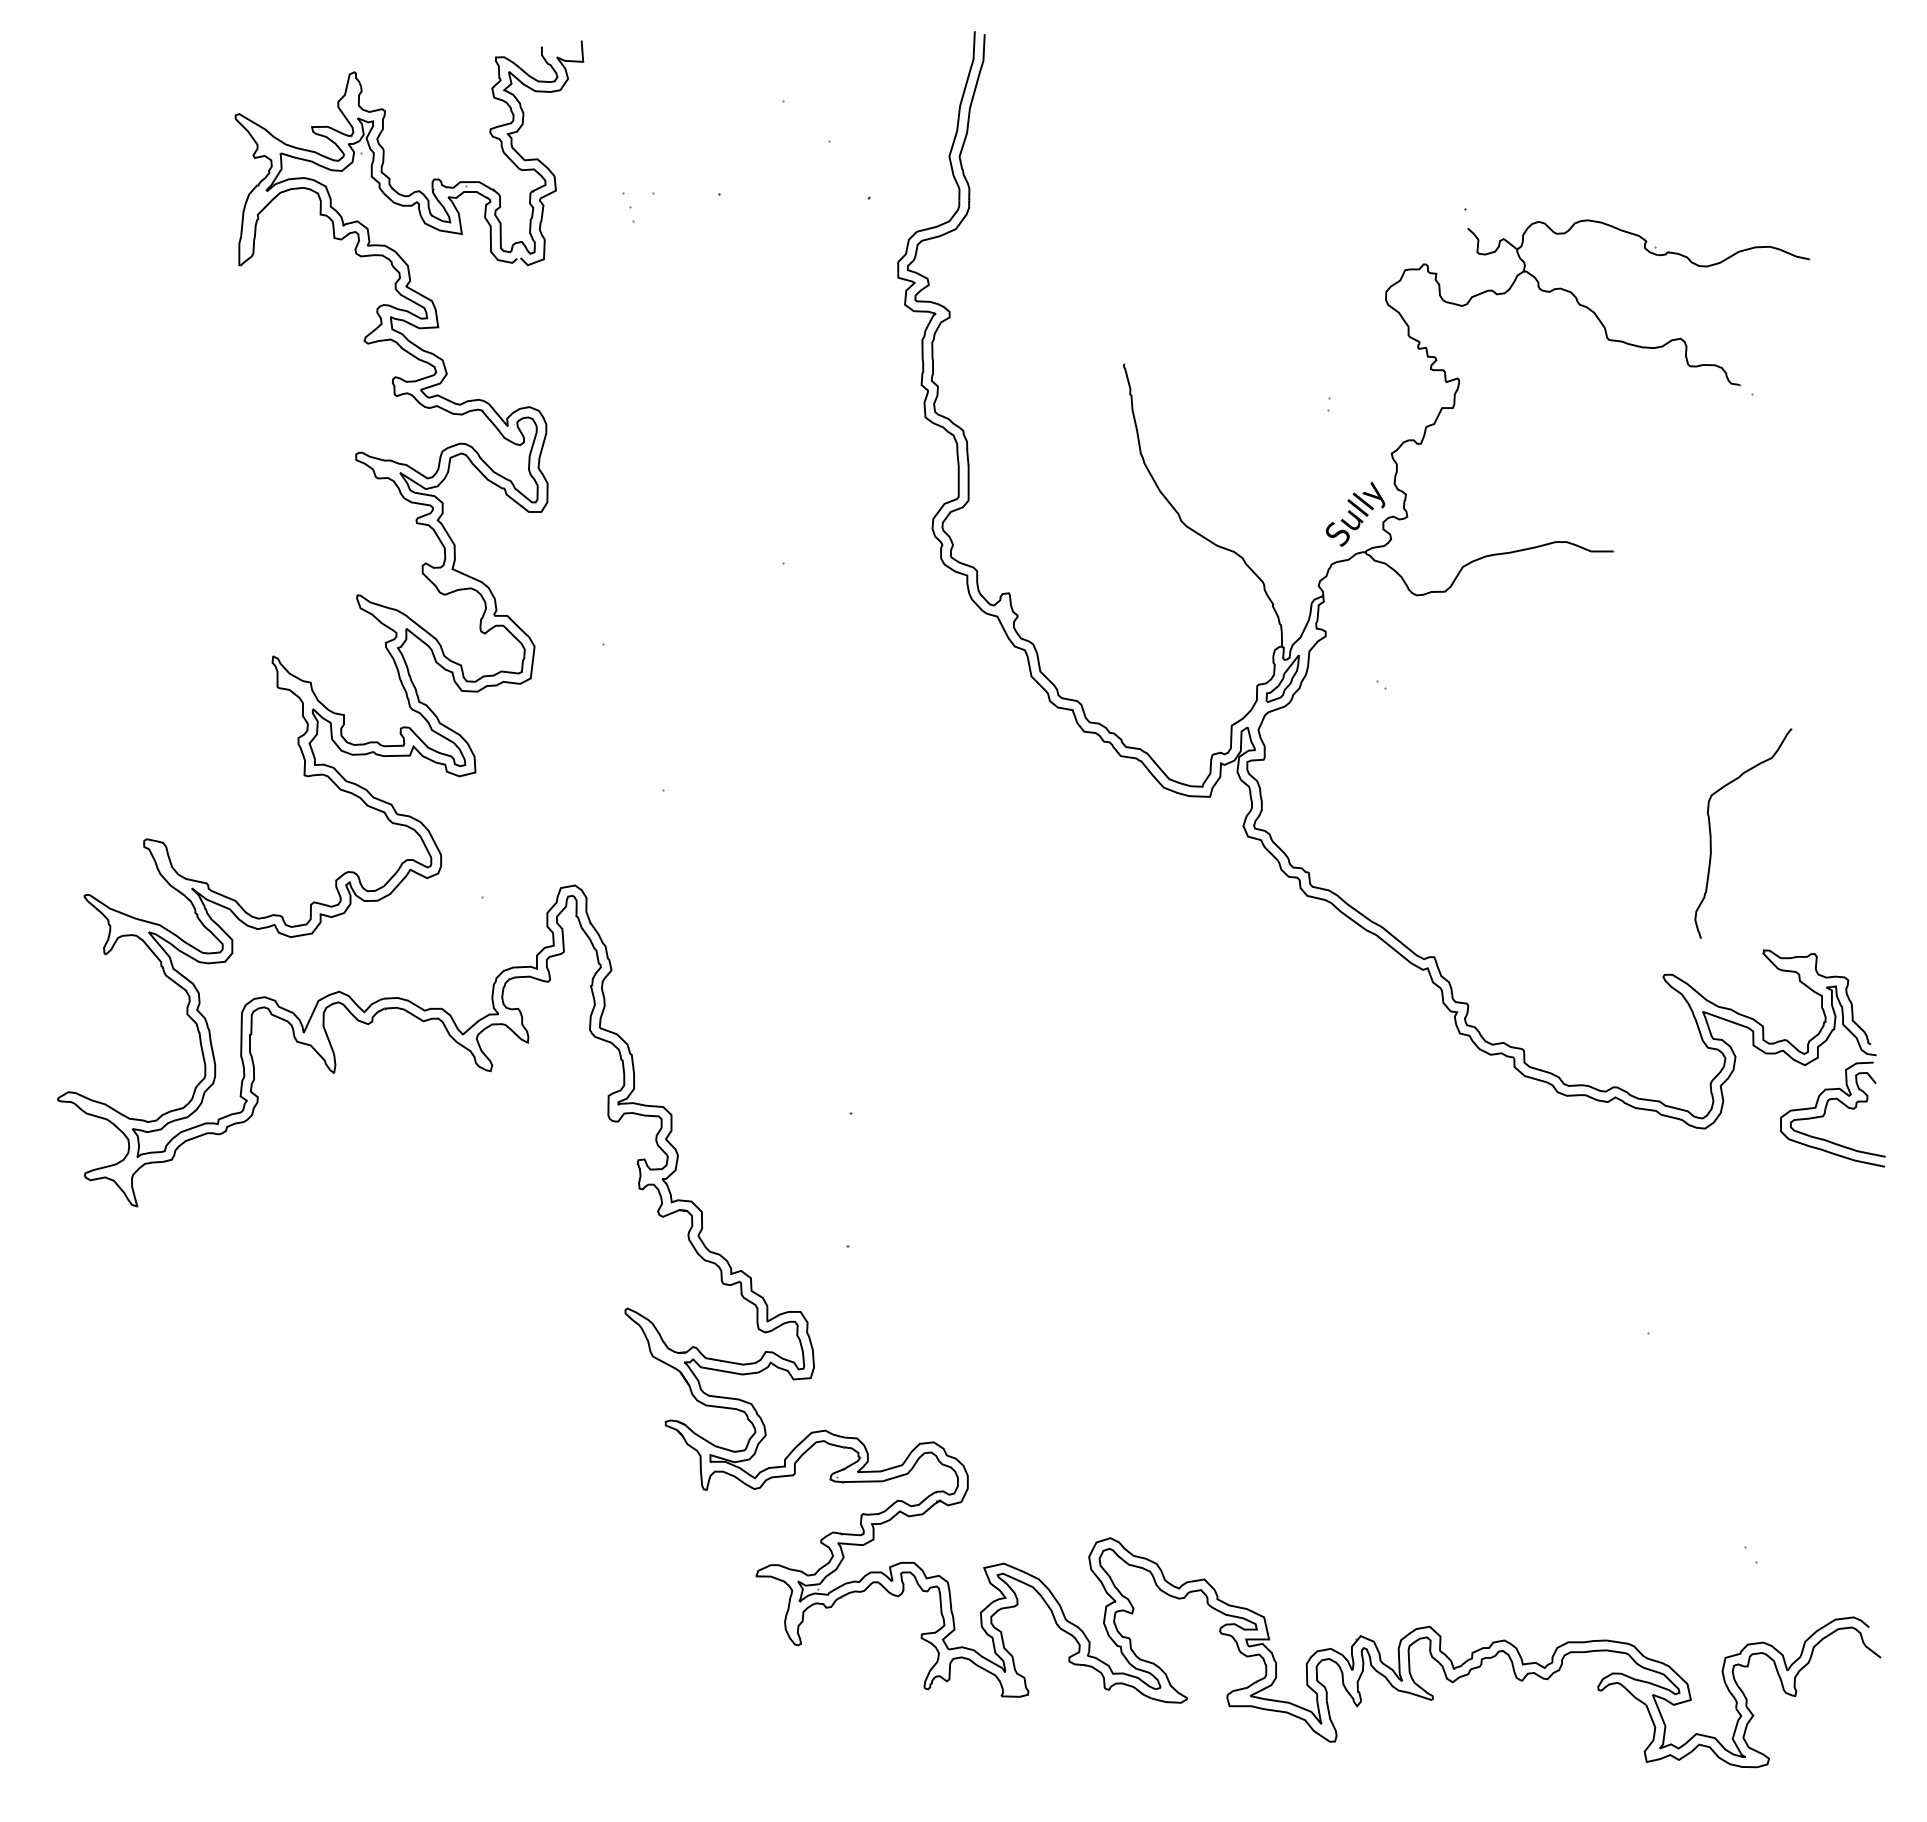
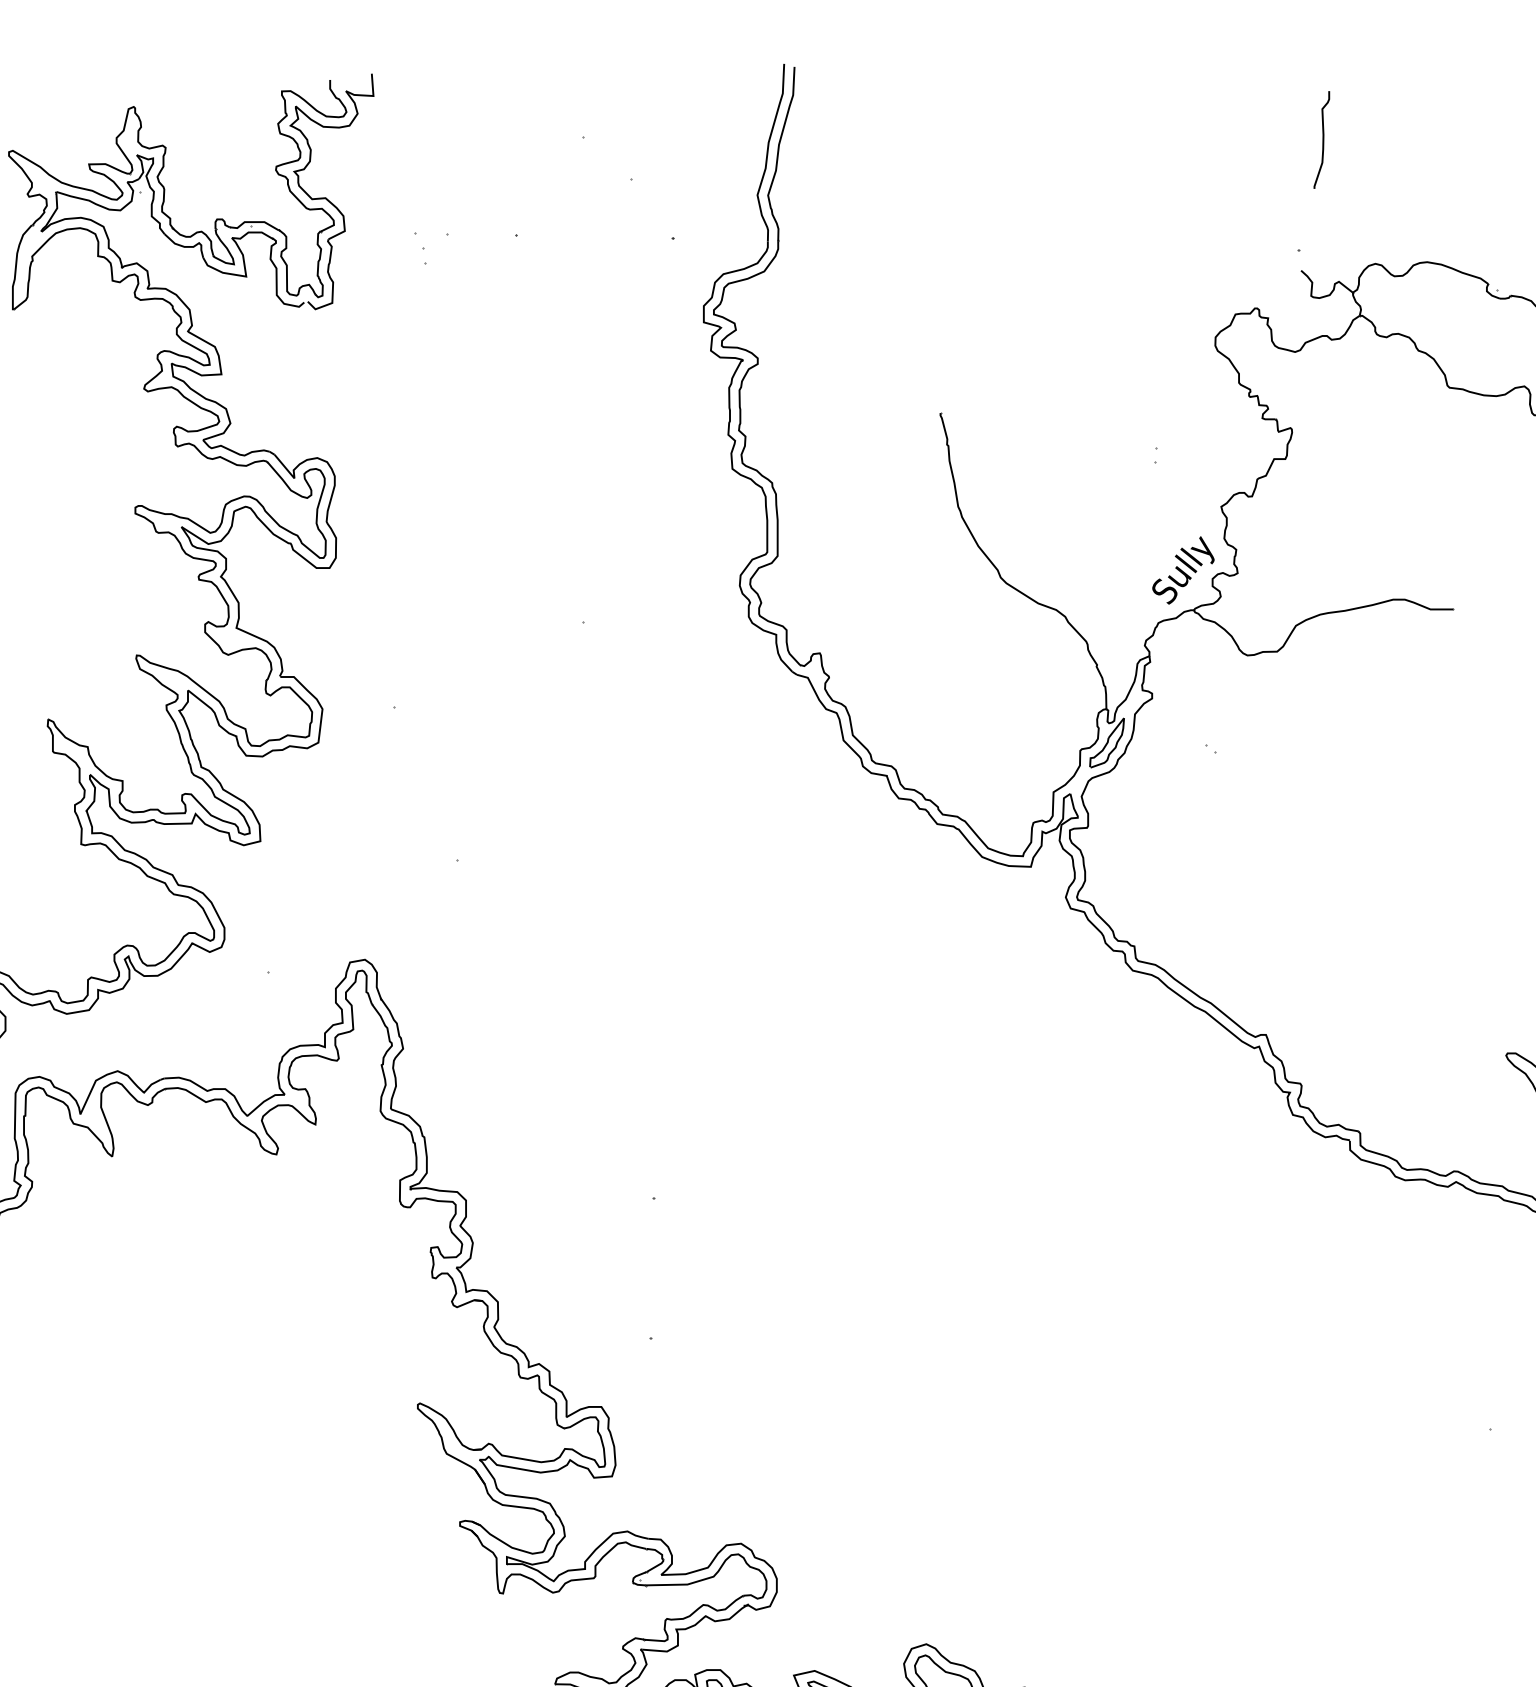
curve: (1488, 103) -> (1322, 139), added

